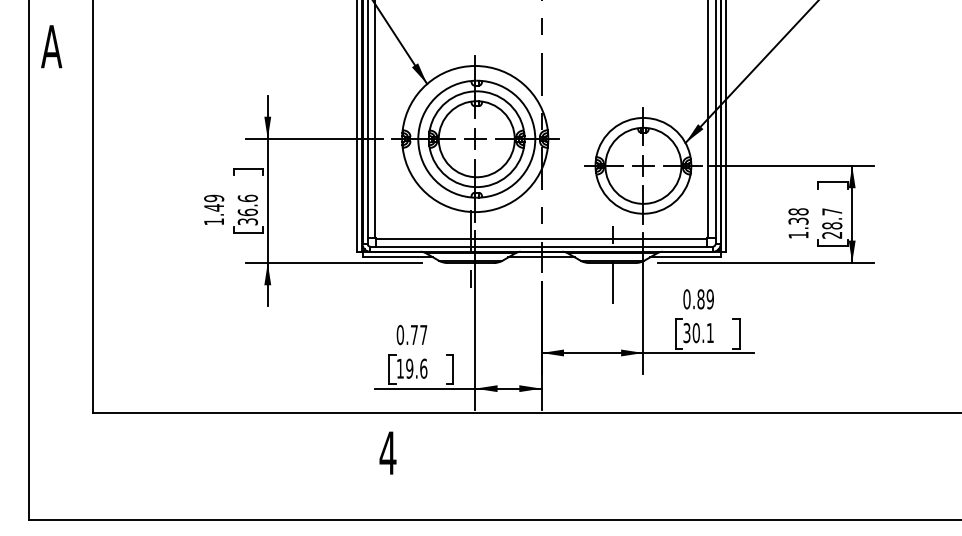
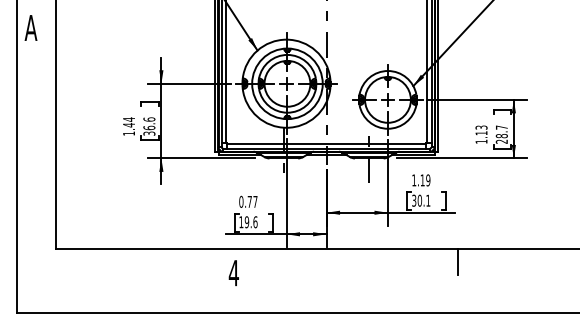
text: (214, 198) -> (129, 119), 1.49 -> 1.44
text: (798, 216) -> (481, 130), 1.38 -> 1.13
text: (694, 299) -> (418, 180), 0.89 -> 1.19
line: (758, 433) -> (457, 261), added

